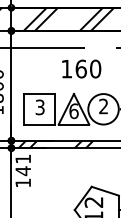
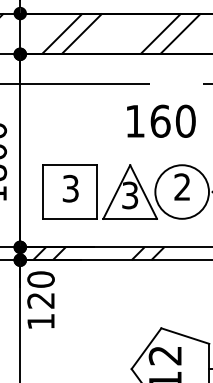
text: (81, 68) -> (160, 120), moved
text: (73, 111) -> (129, 195), 6 -> 3
text: (23, 165) -> (41, 290), 141 -> 120

